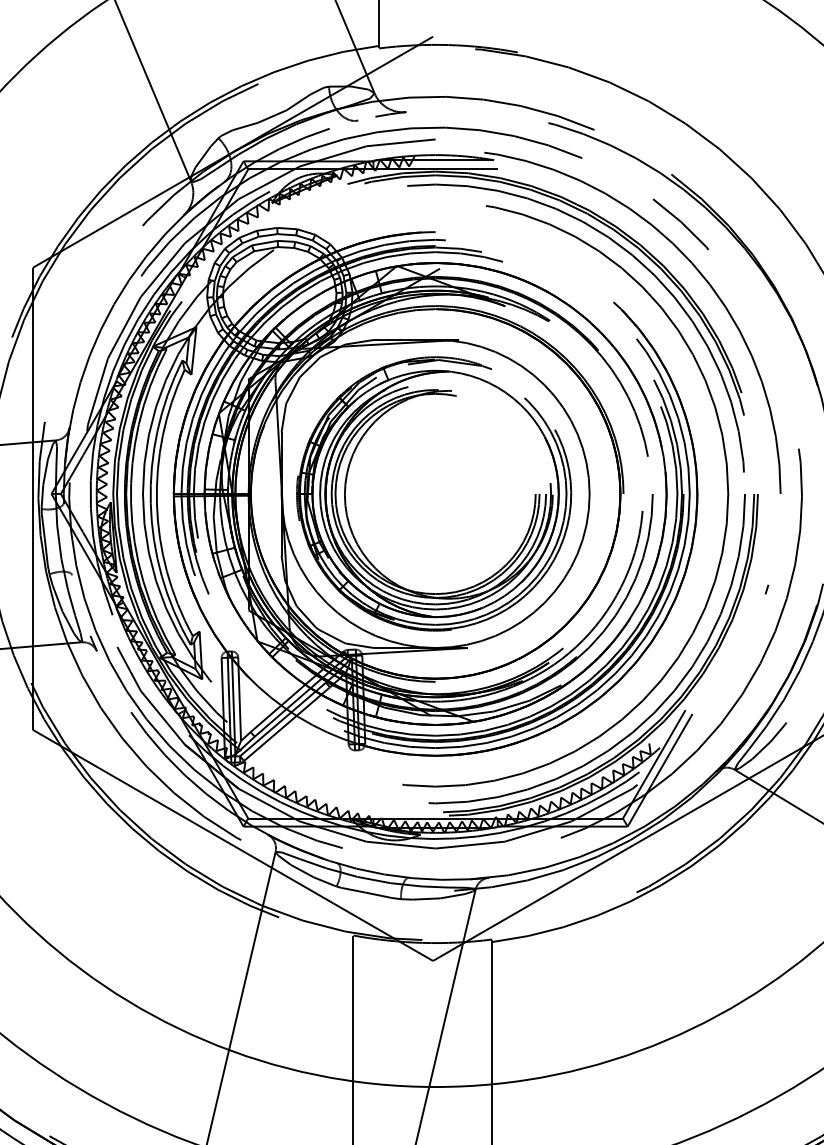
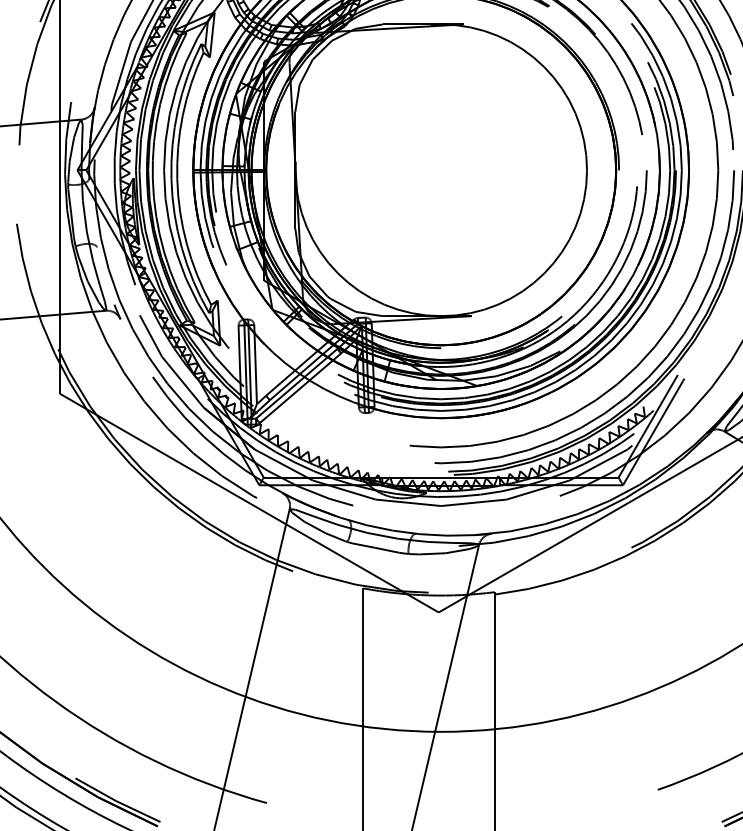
part: (434, 493) -> (440, 169), removed

